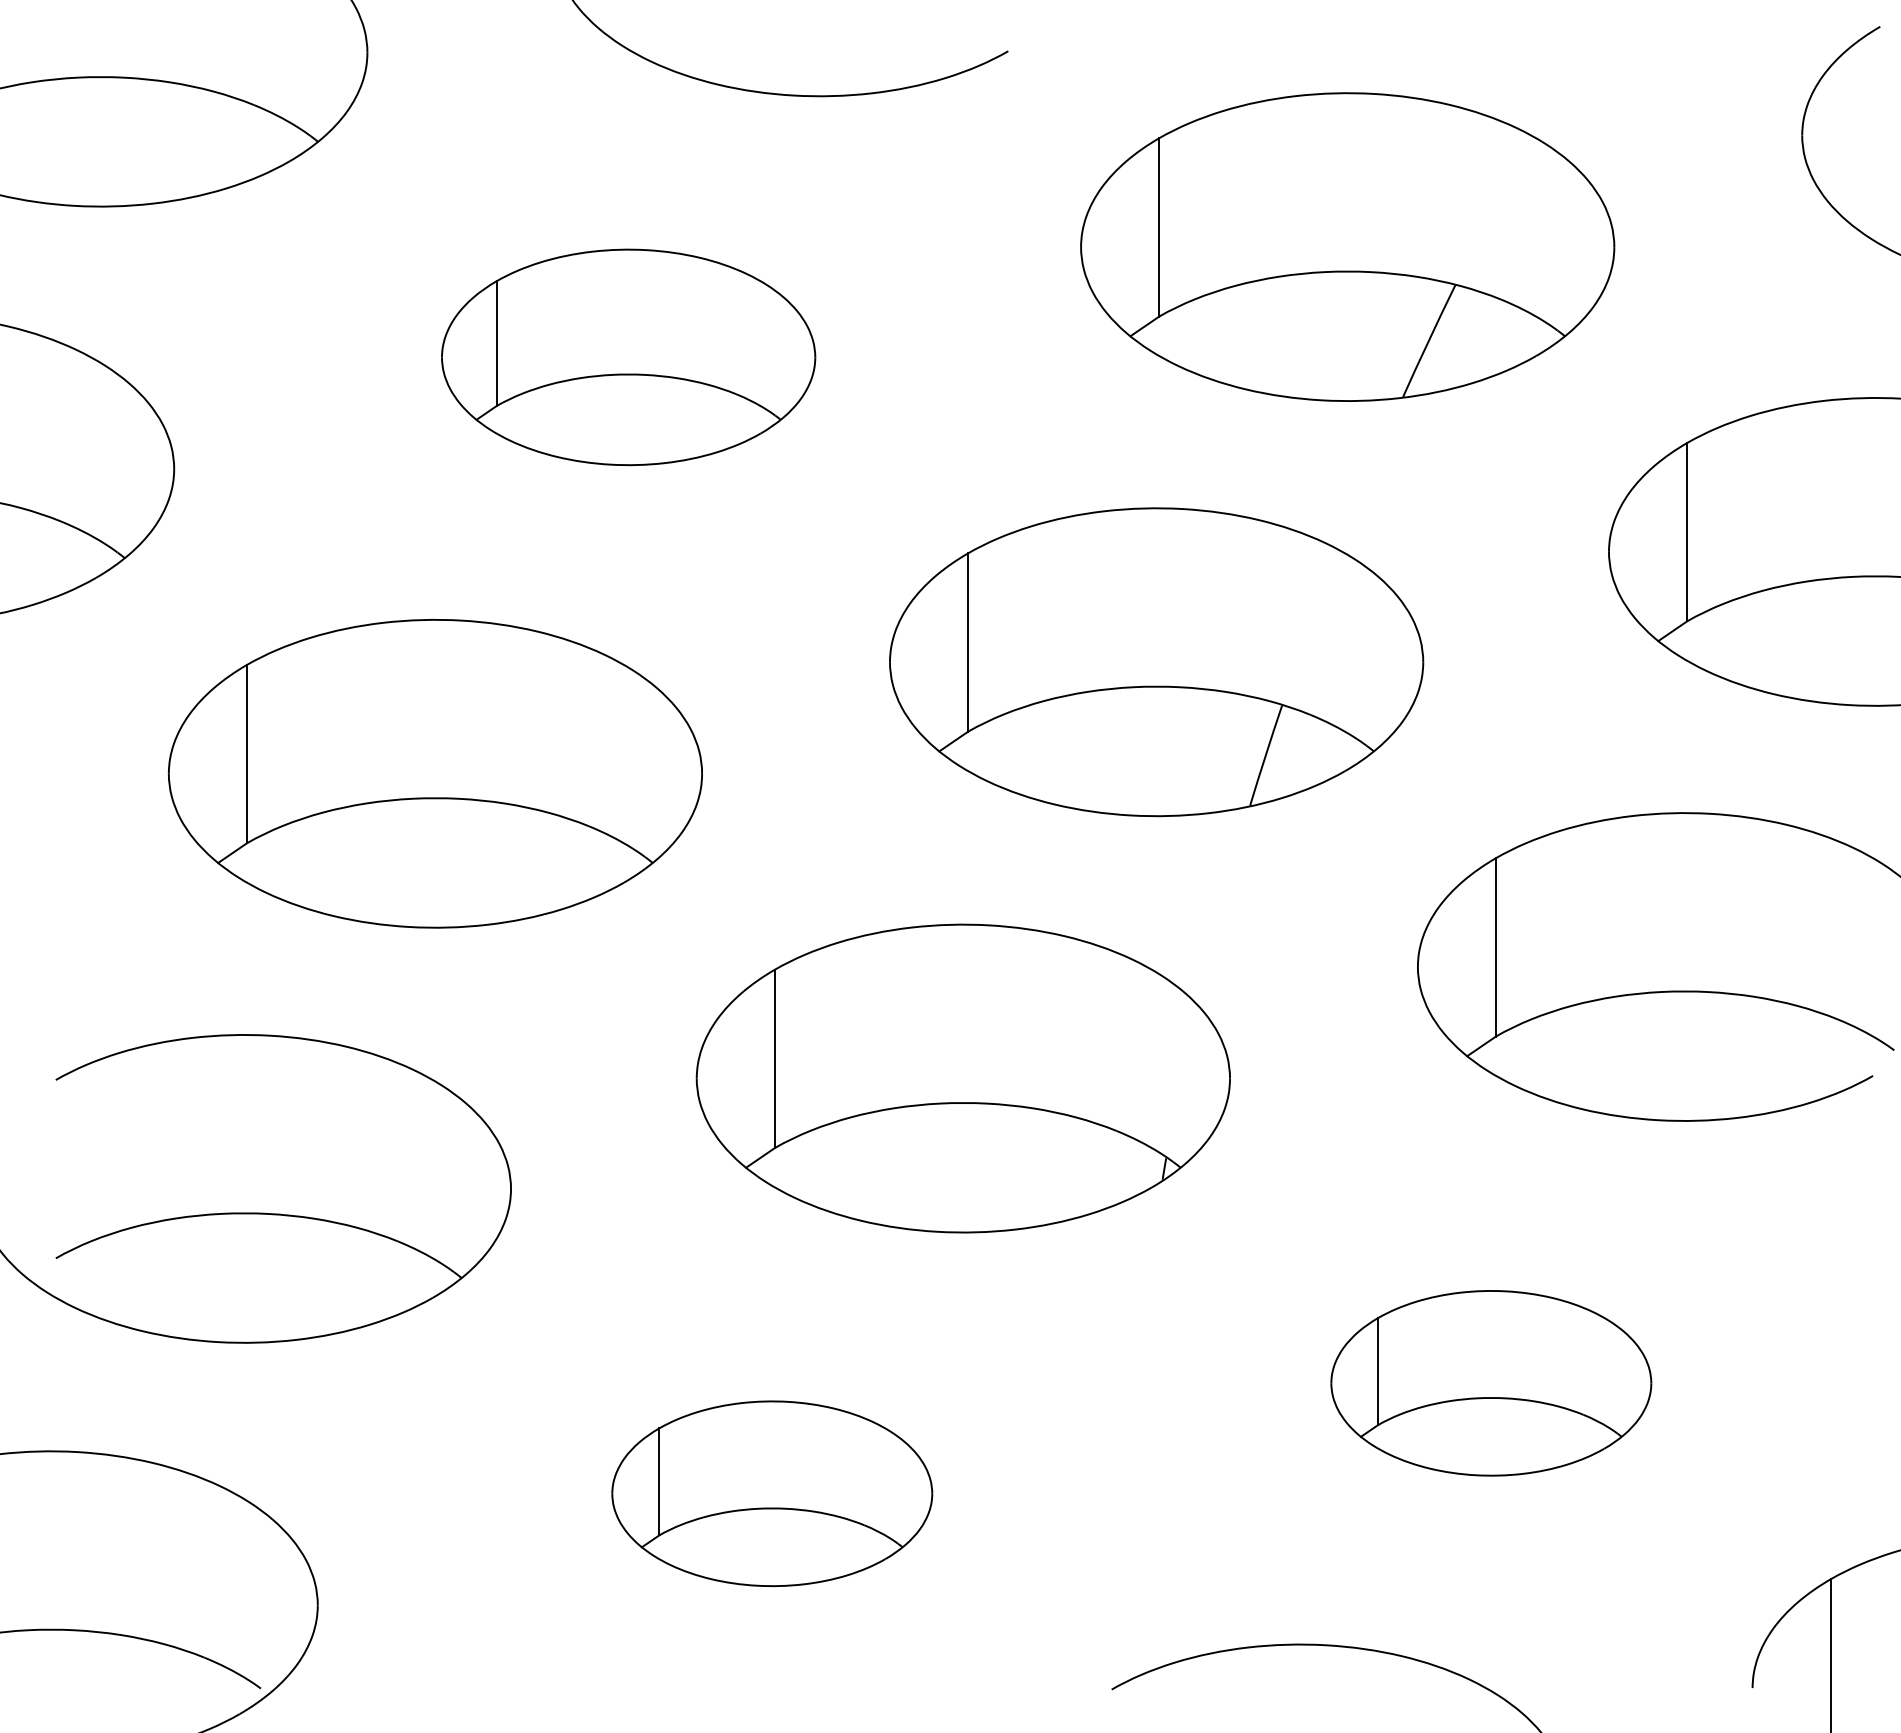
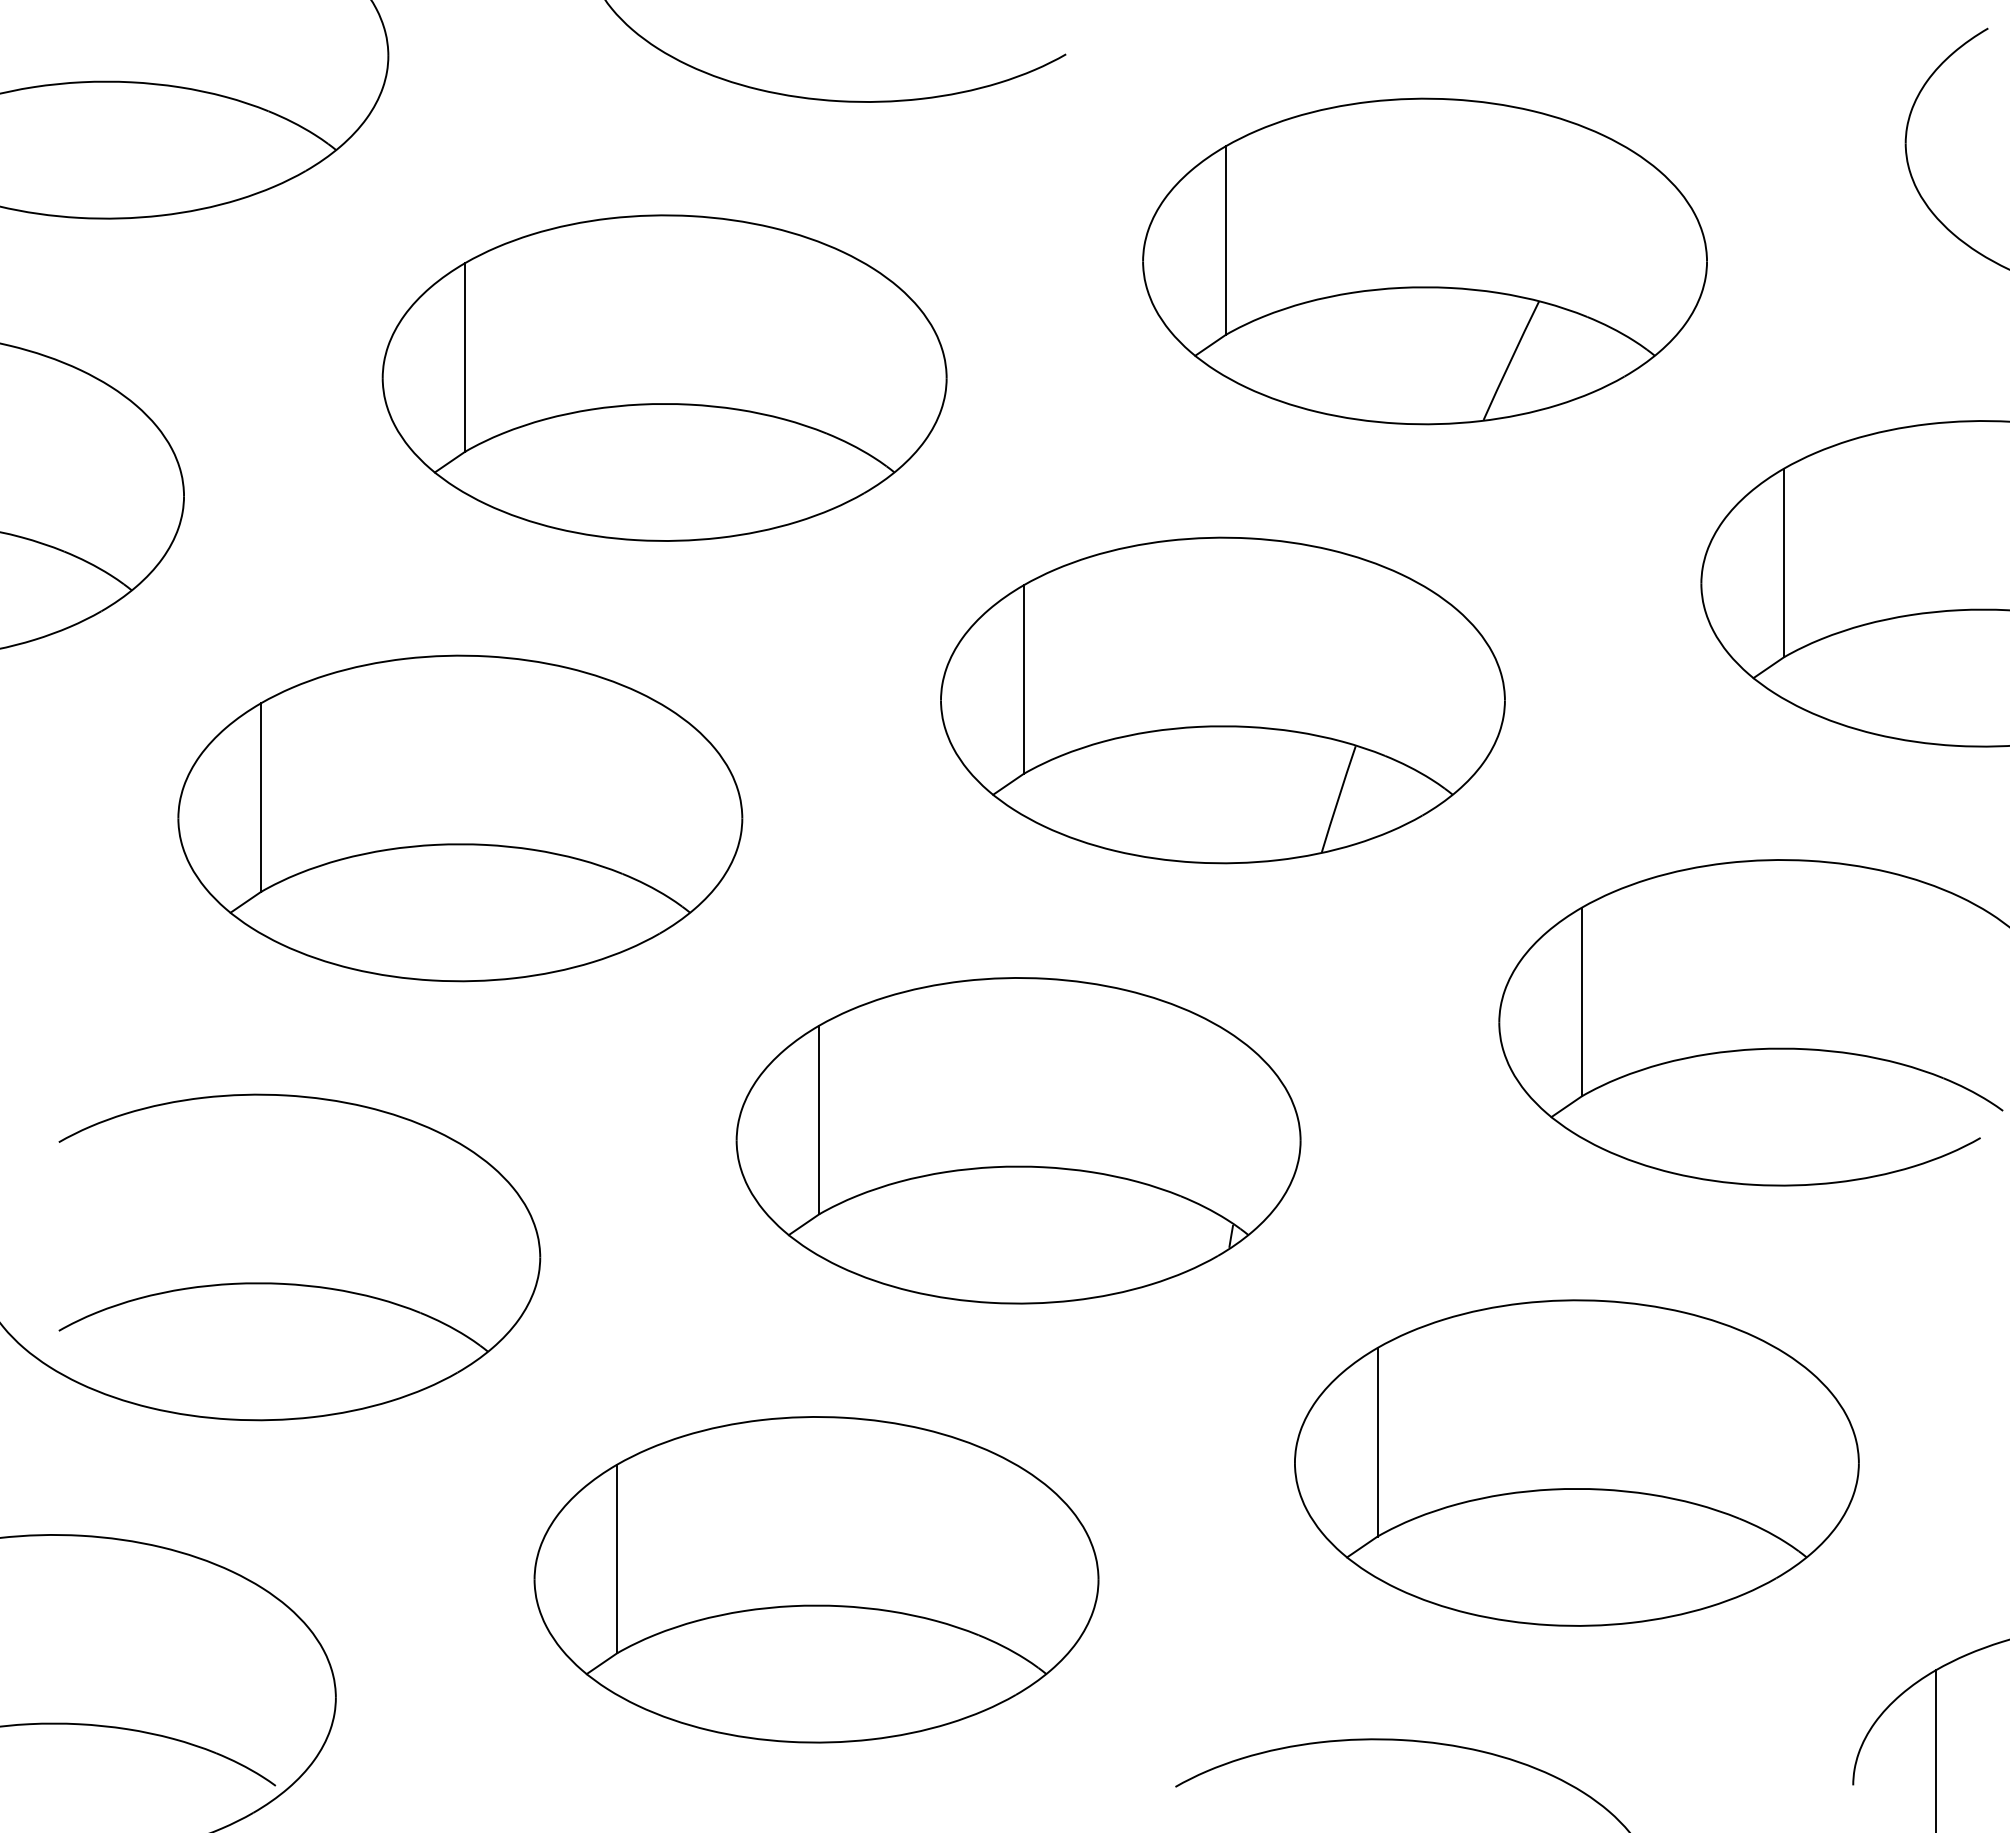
part: (628, 356) -> (664, 377), size x1.43
part: (1490, 1382) -> (1576, 1462), size x1.67
part: (772, 1493) -> (816, 1579), size x1.67

